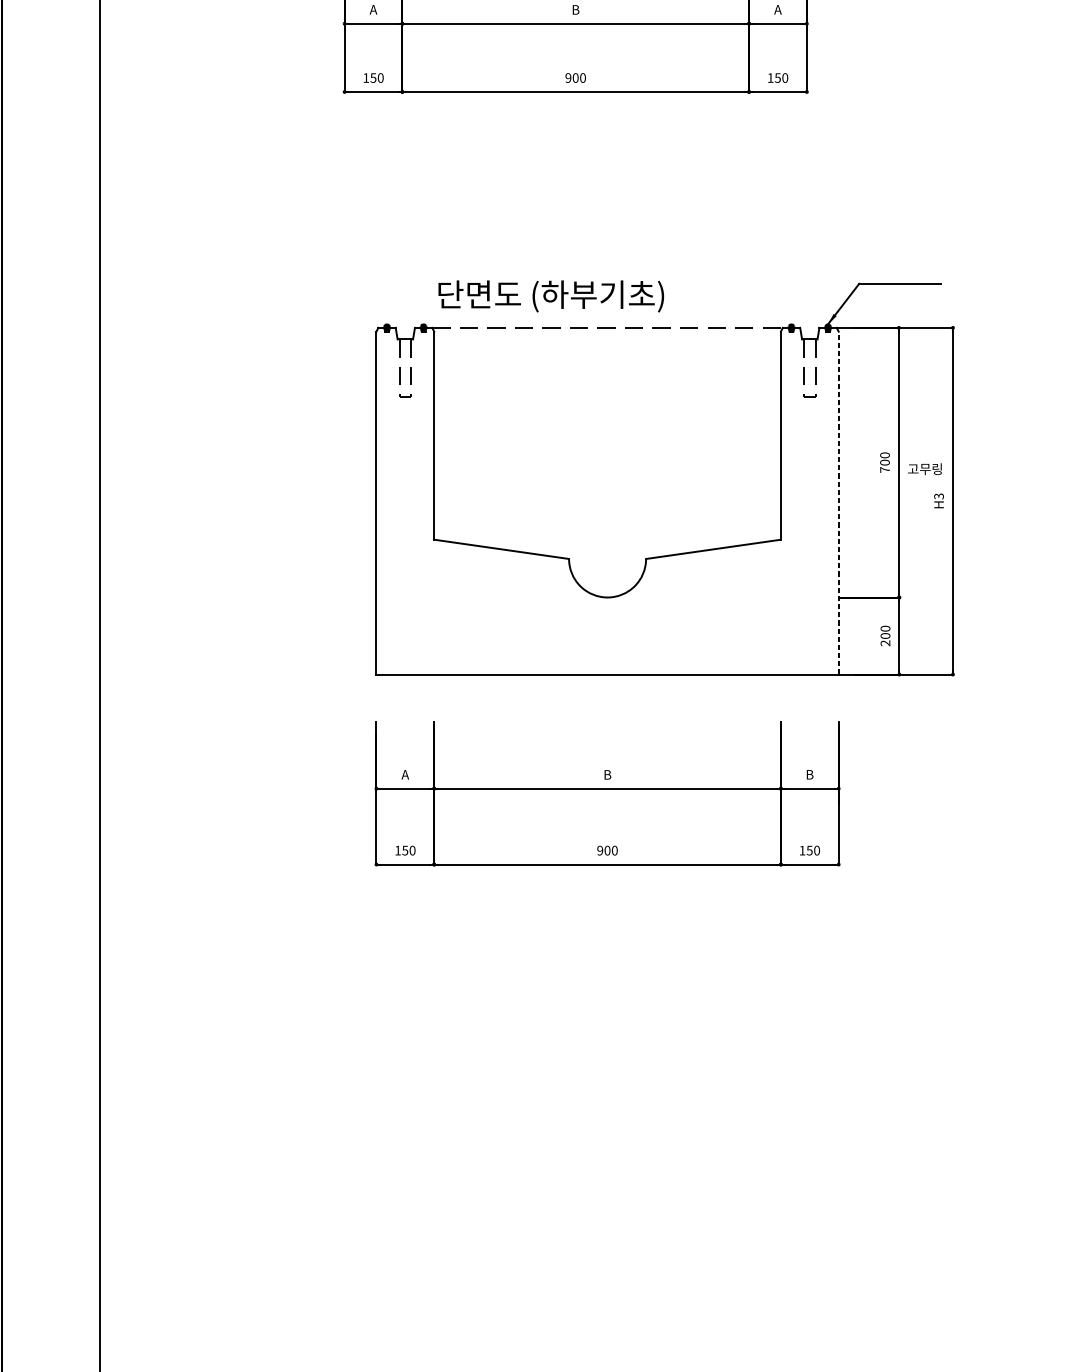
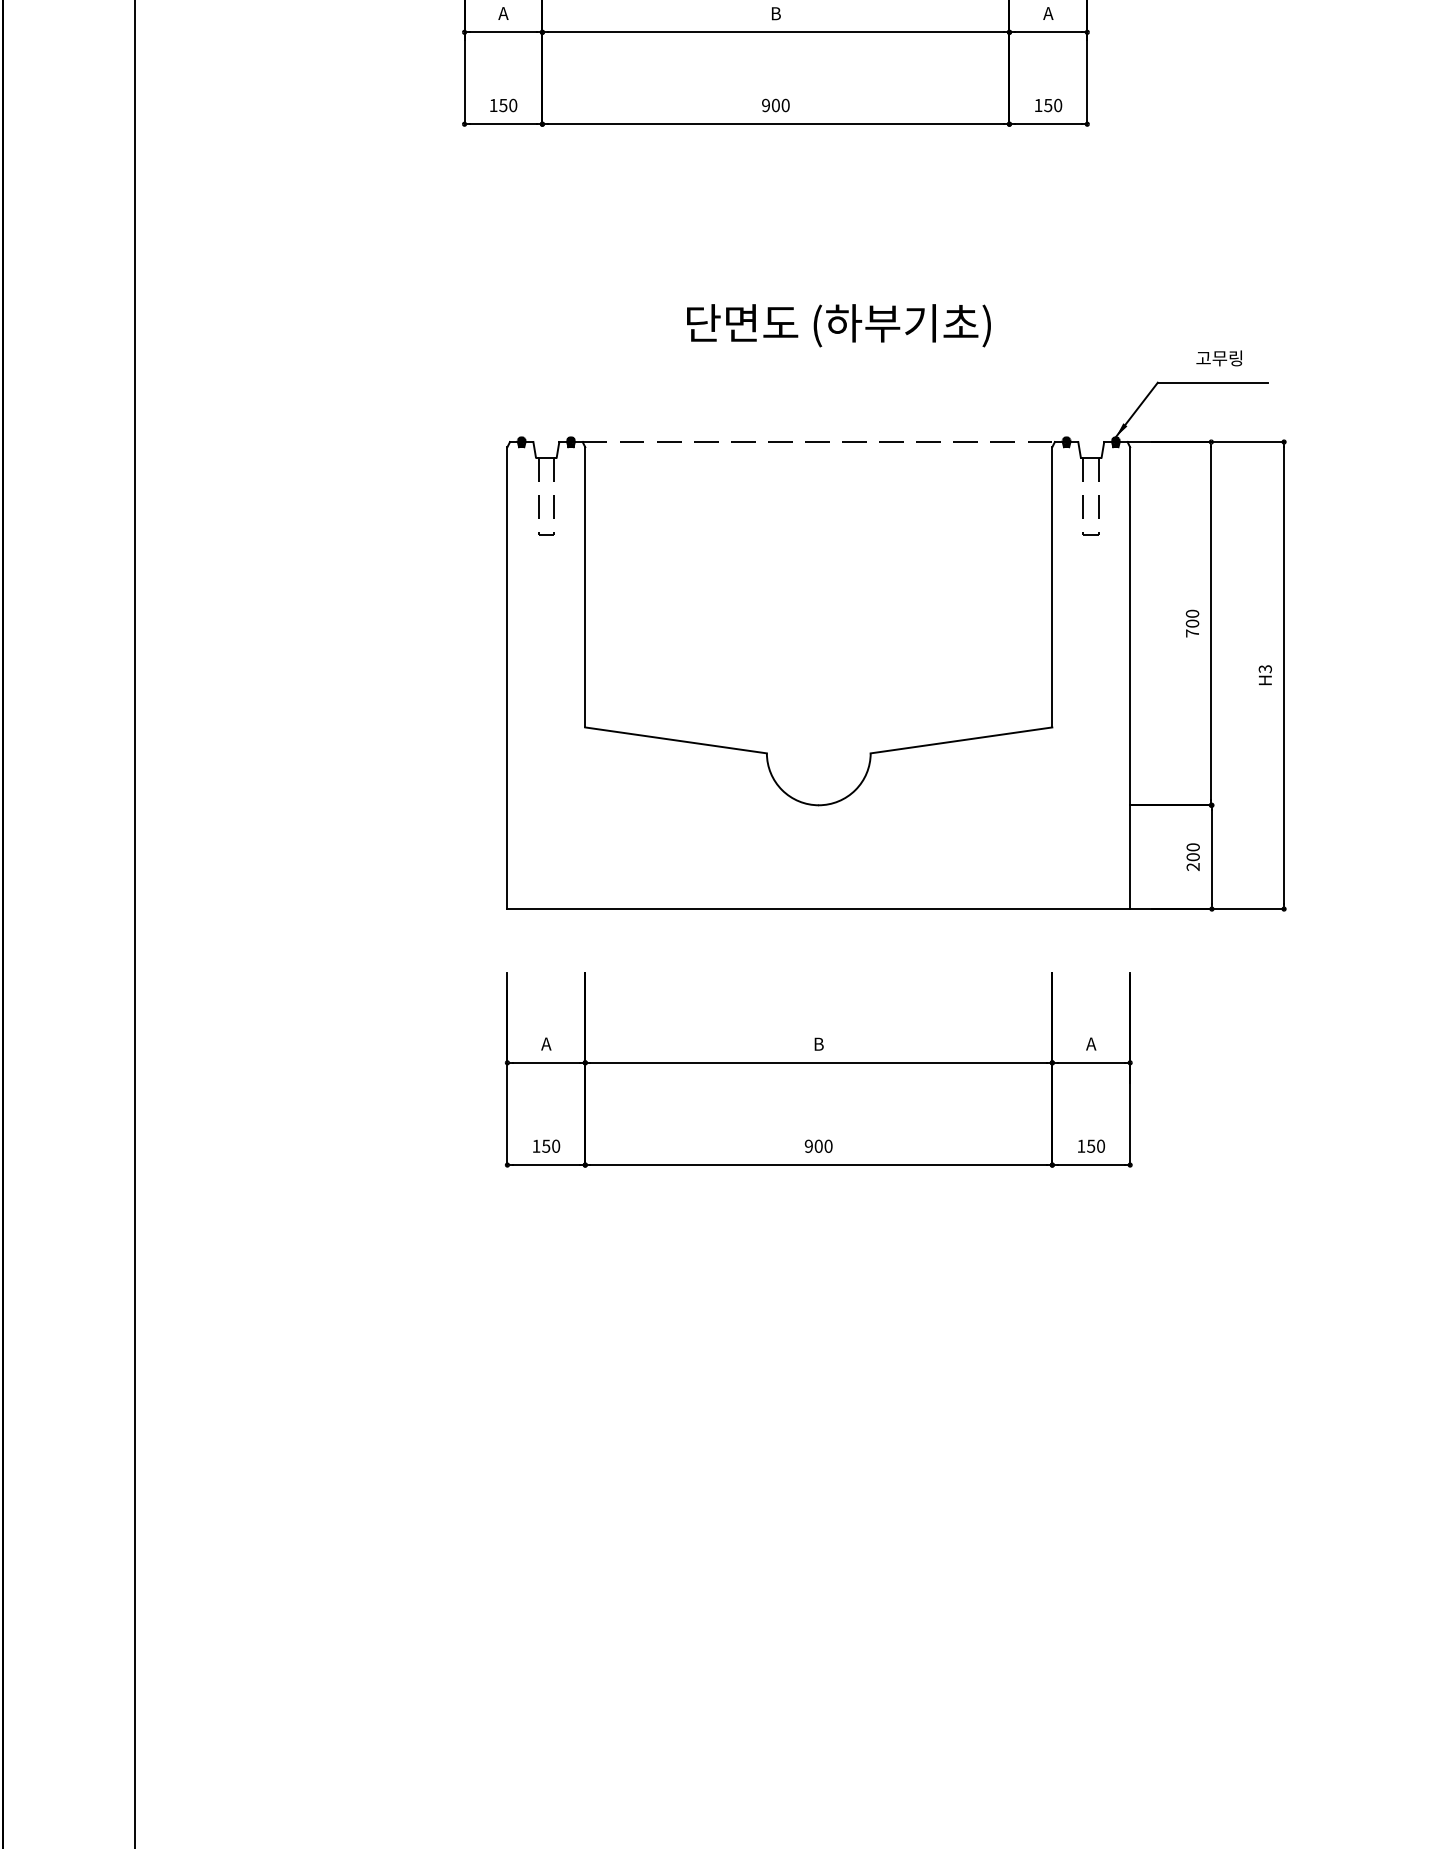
text: (550, 296) -> (838, 325), moved
text: (925, 469) -> (1219, 358), moved
line: (838, 503) -> (1130, 678), dashed -> solid
text: (810, 774) -> (1091, 1043), B -> A

